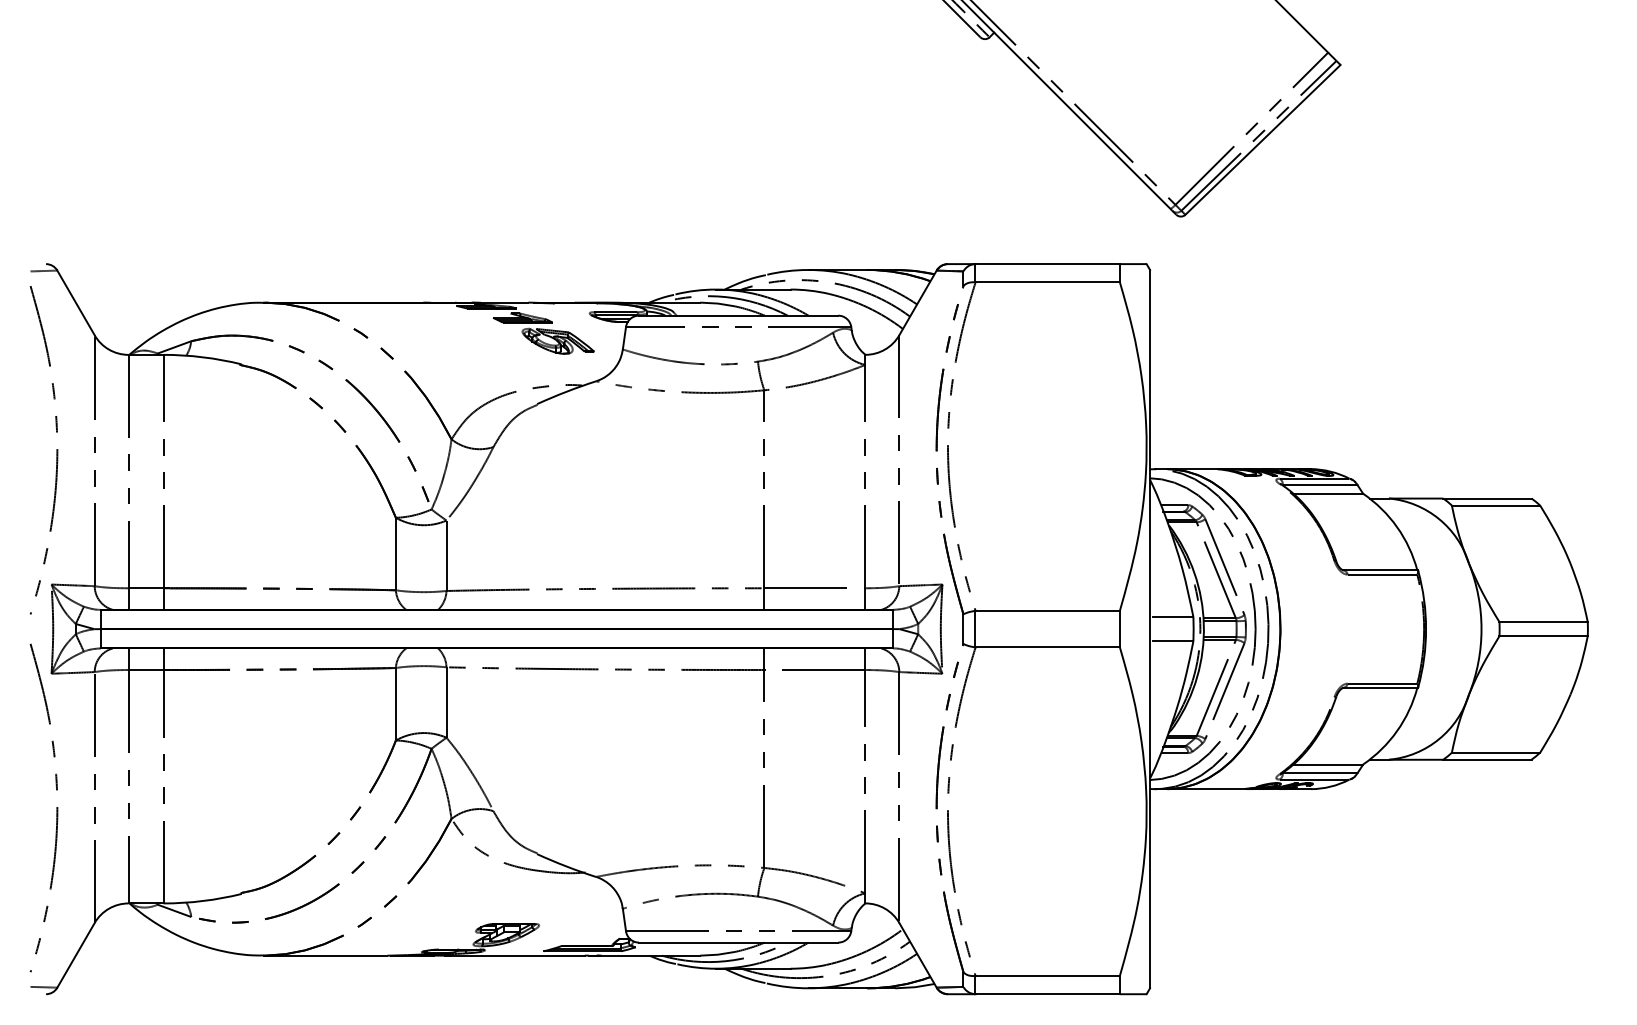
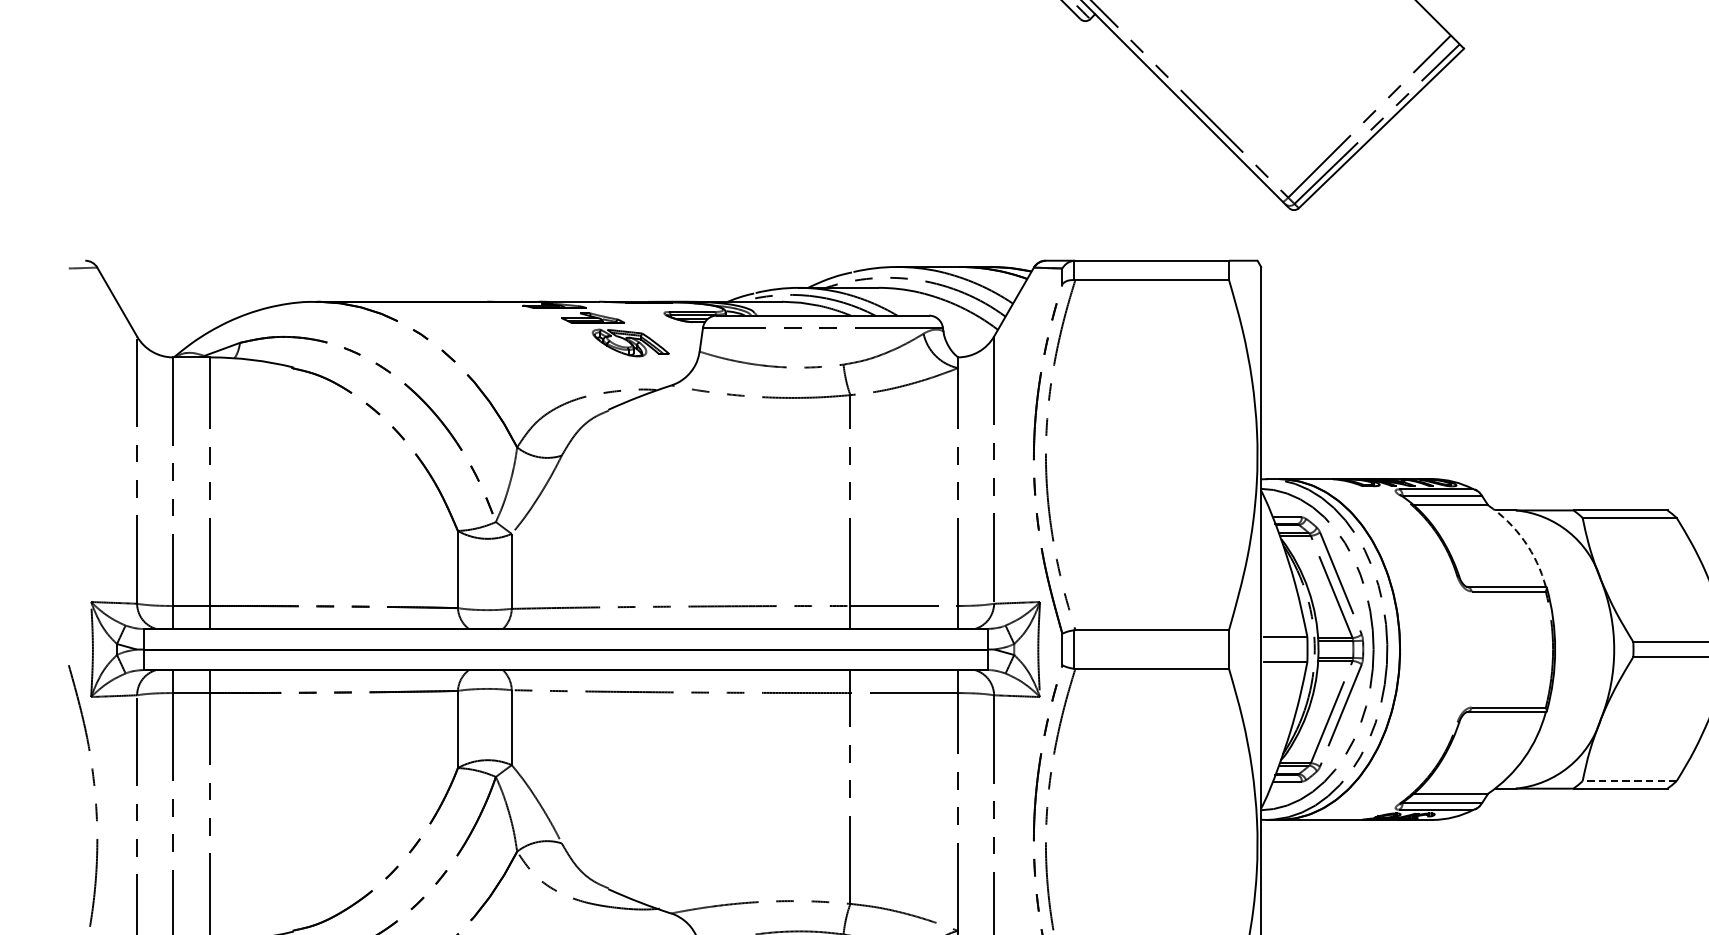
curve: (56, 450) -> (96, 459), removed
arc: (1397, 527) -> (1524, 541), solid -> dashed
line: (1495, 752) -> (1629, 780), solid -> dashed

